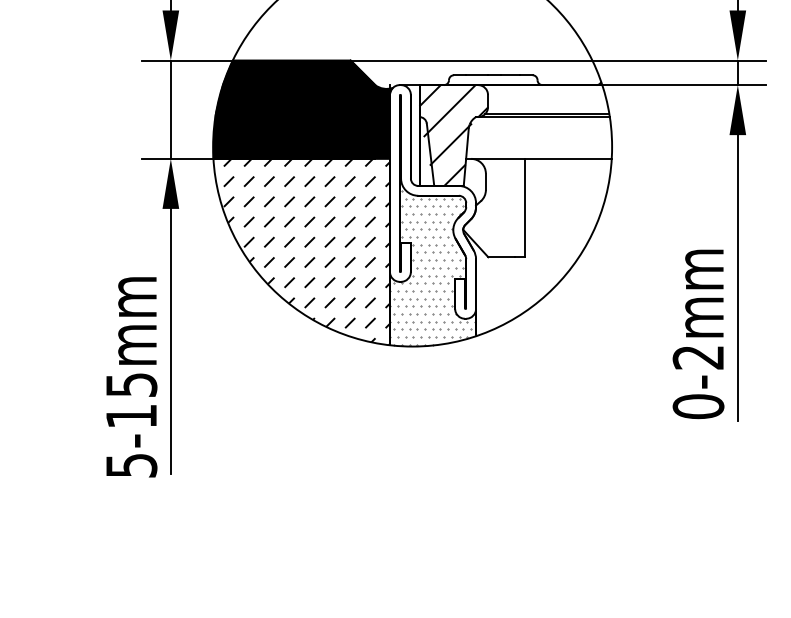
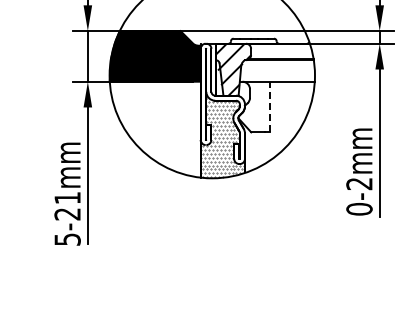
line: (525, 207) -> (270, 106), solid -> dashed
hatch: (306, 251) -> (157, 129), removed
text: (131, 401) -> (67, 206), 5-15mm -> 5-21mm

